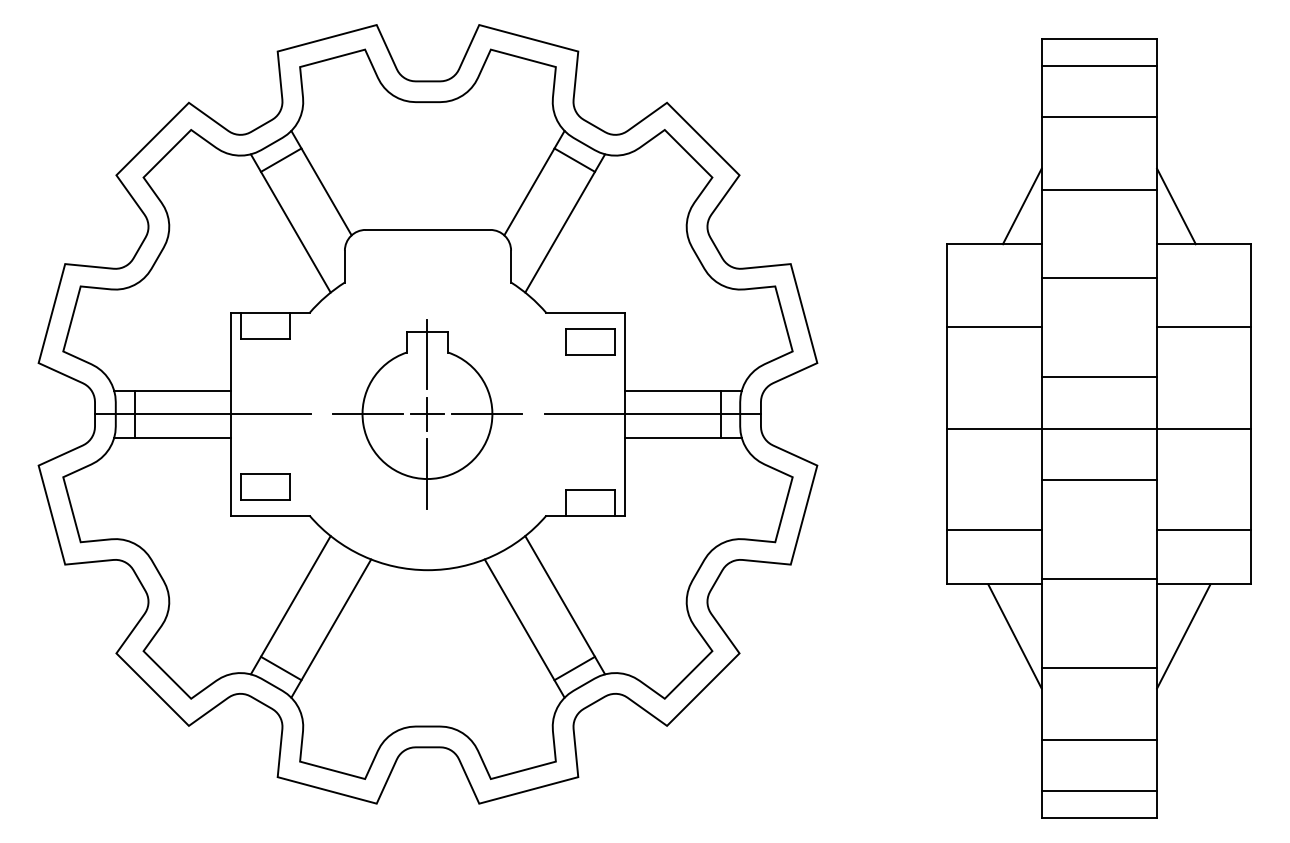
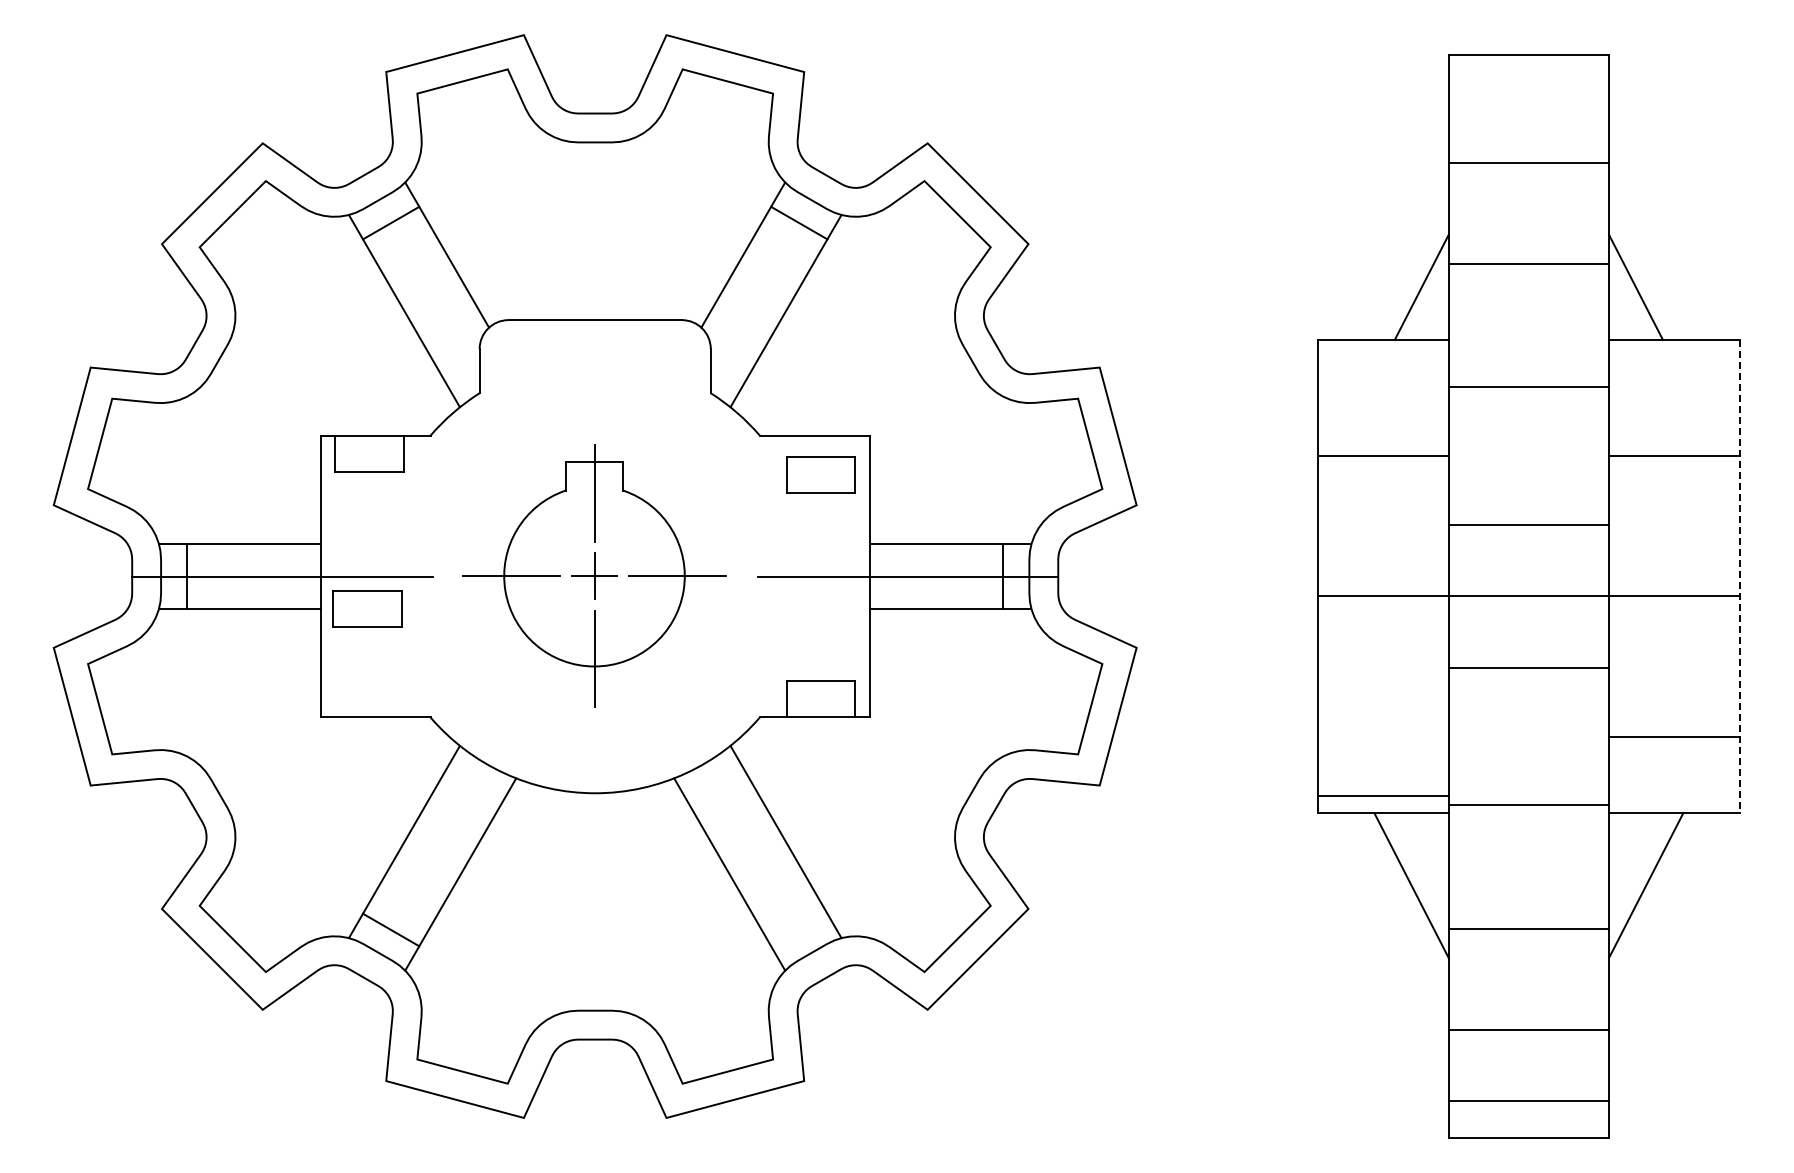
line: (1099, 65) -> (1528, 91), removed
line: (1251, 414) -> (1740, 576), solid -> dashed
part: (265, 486) -> (367, 608), moved
line: (994, 530) -> (1382, 796), moved
line: (574, 668) -> (799, 929), removed

